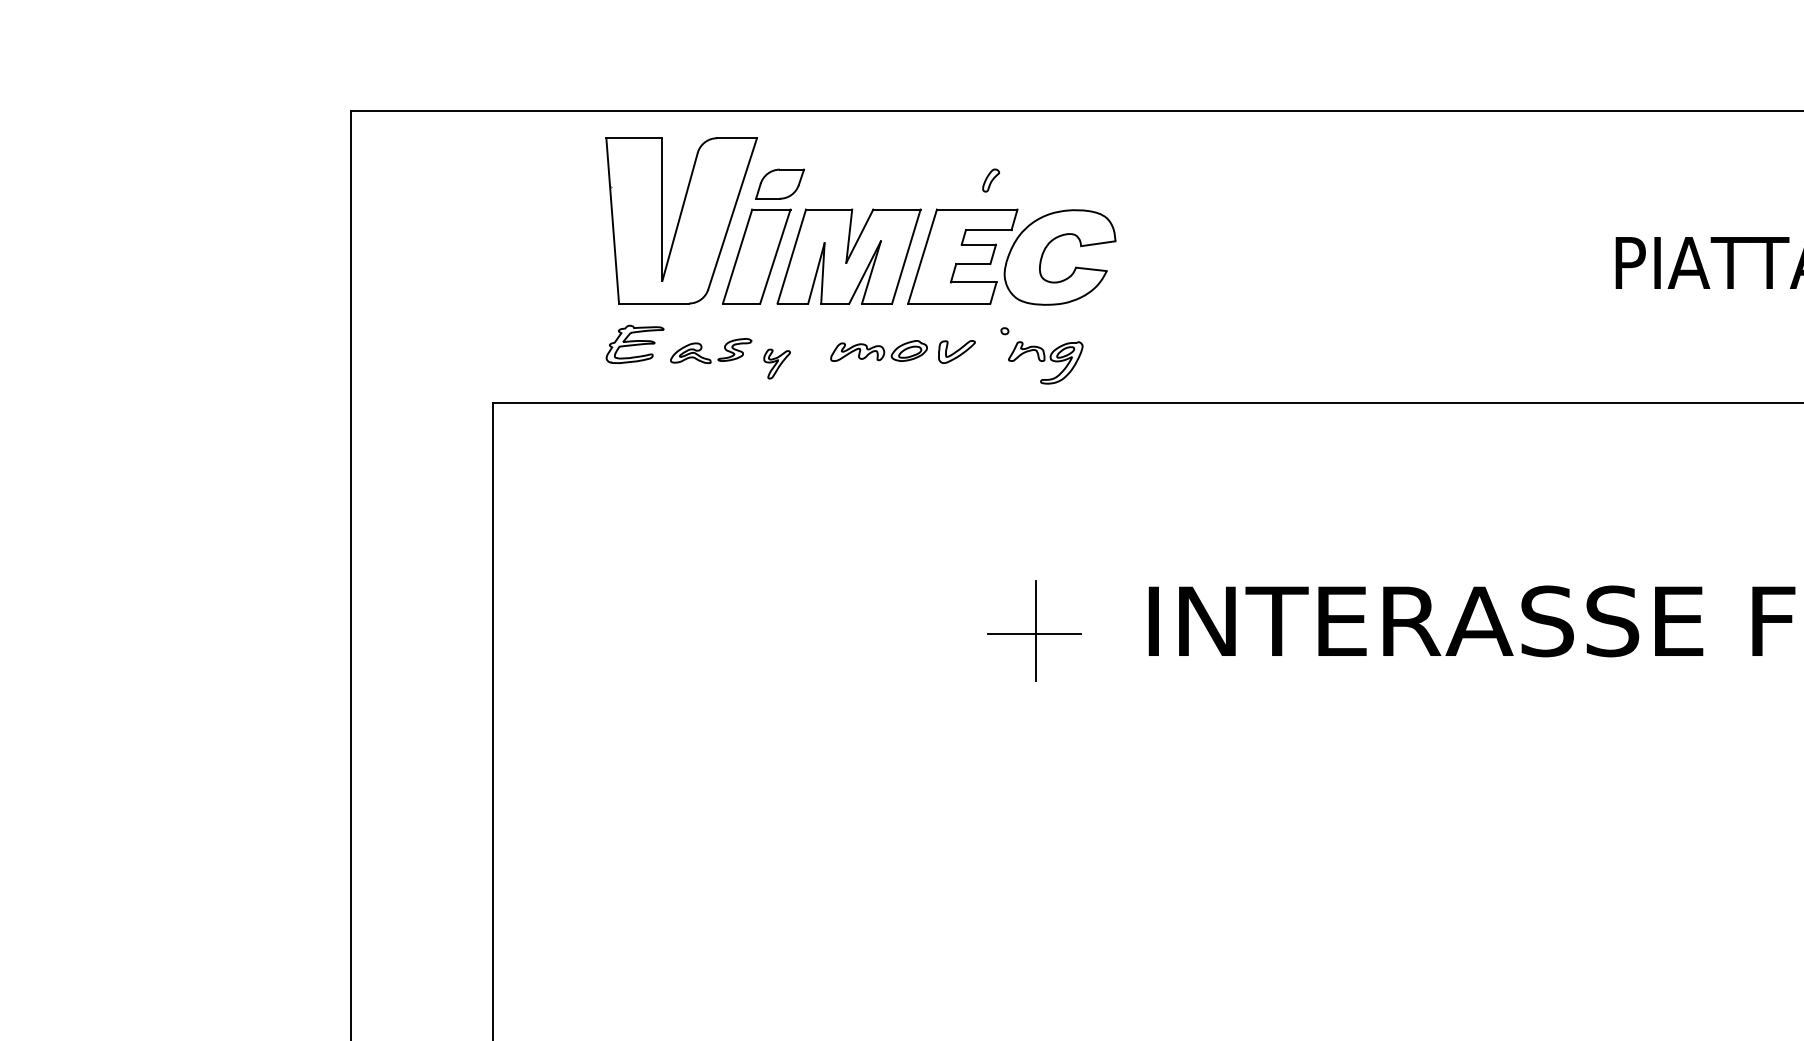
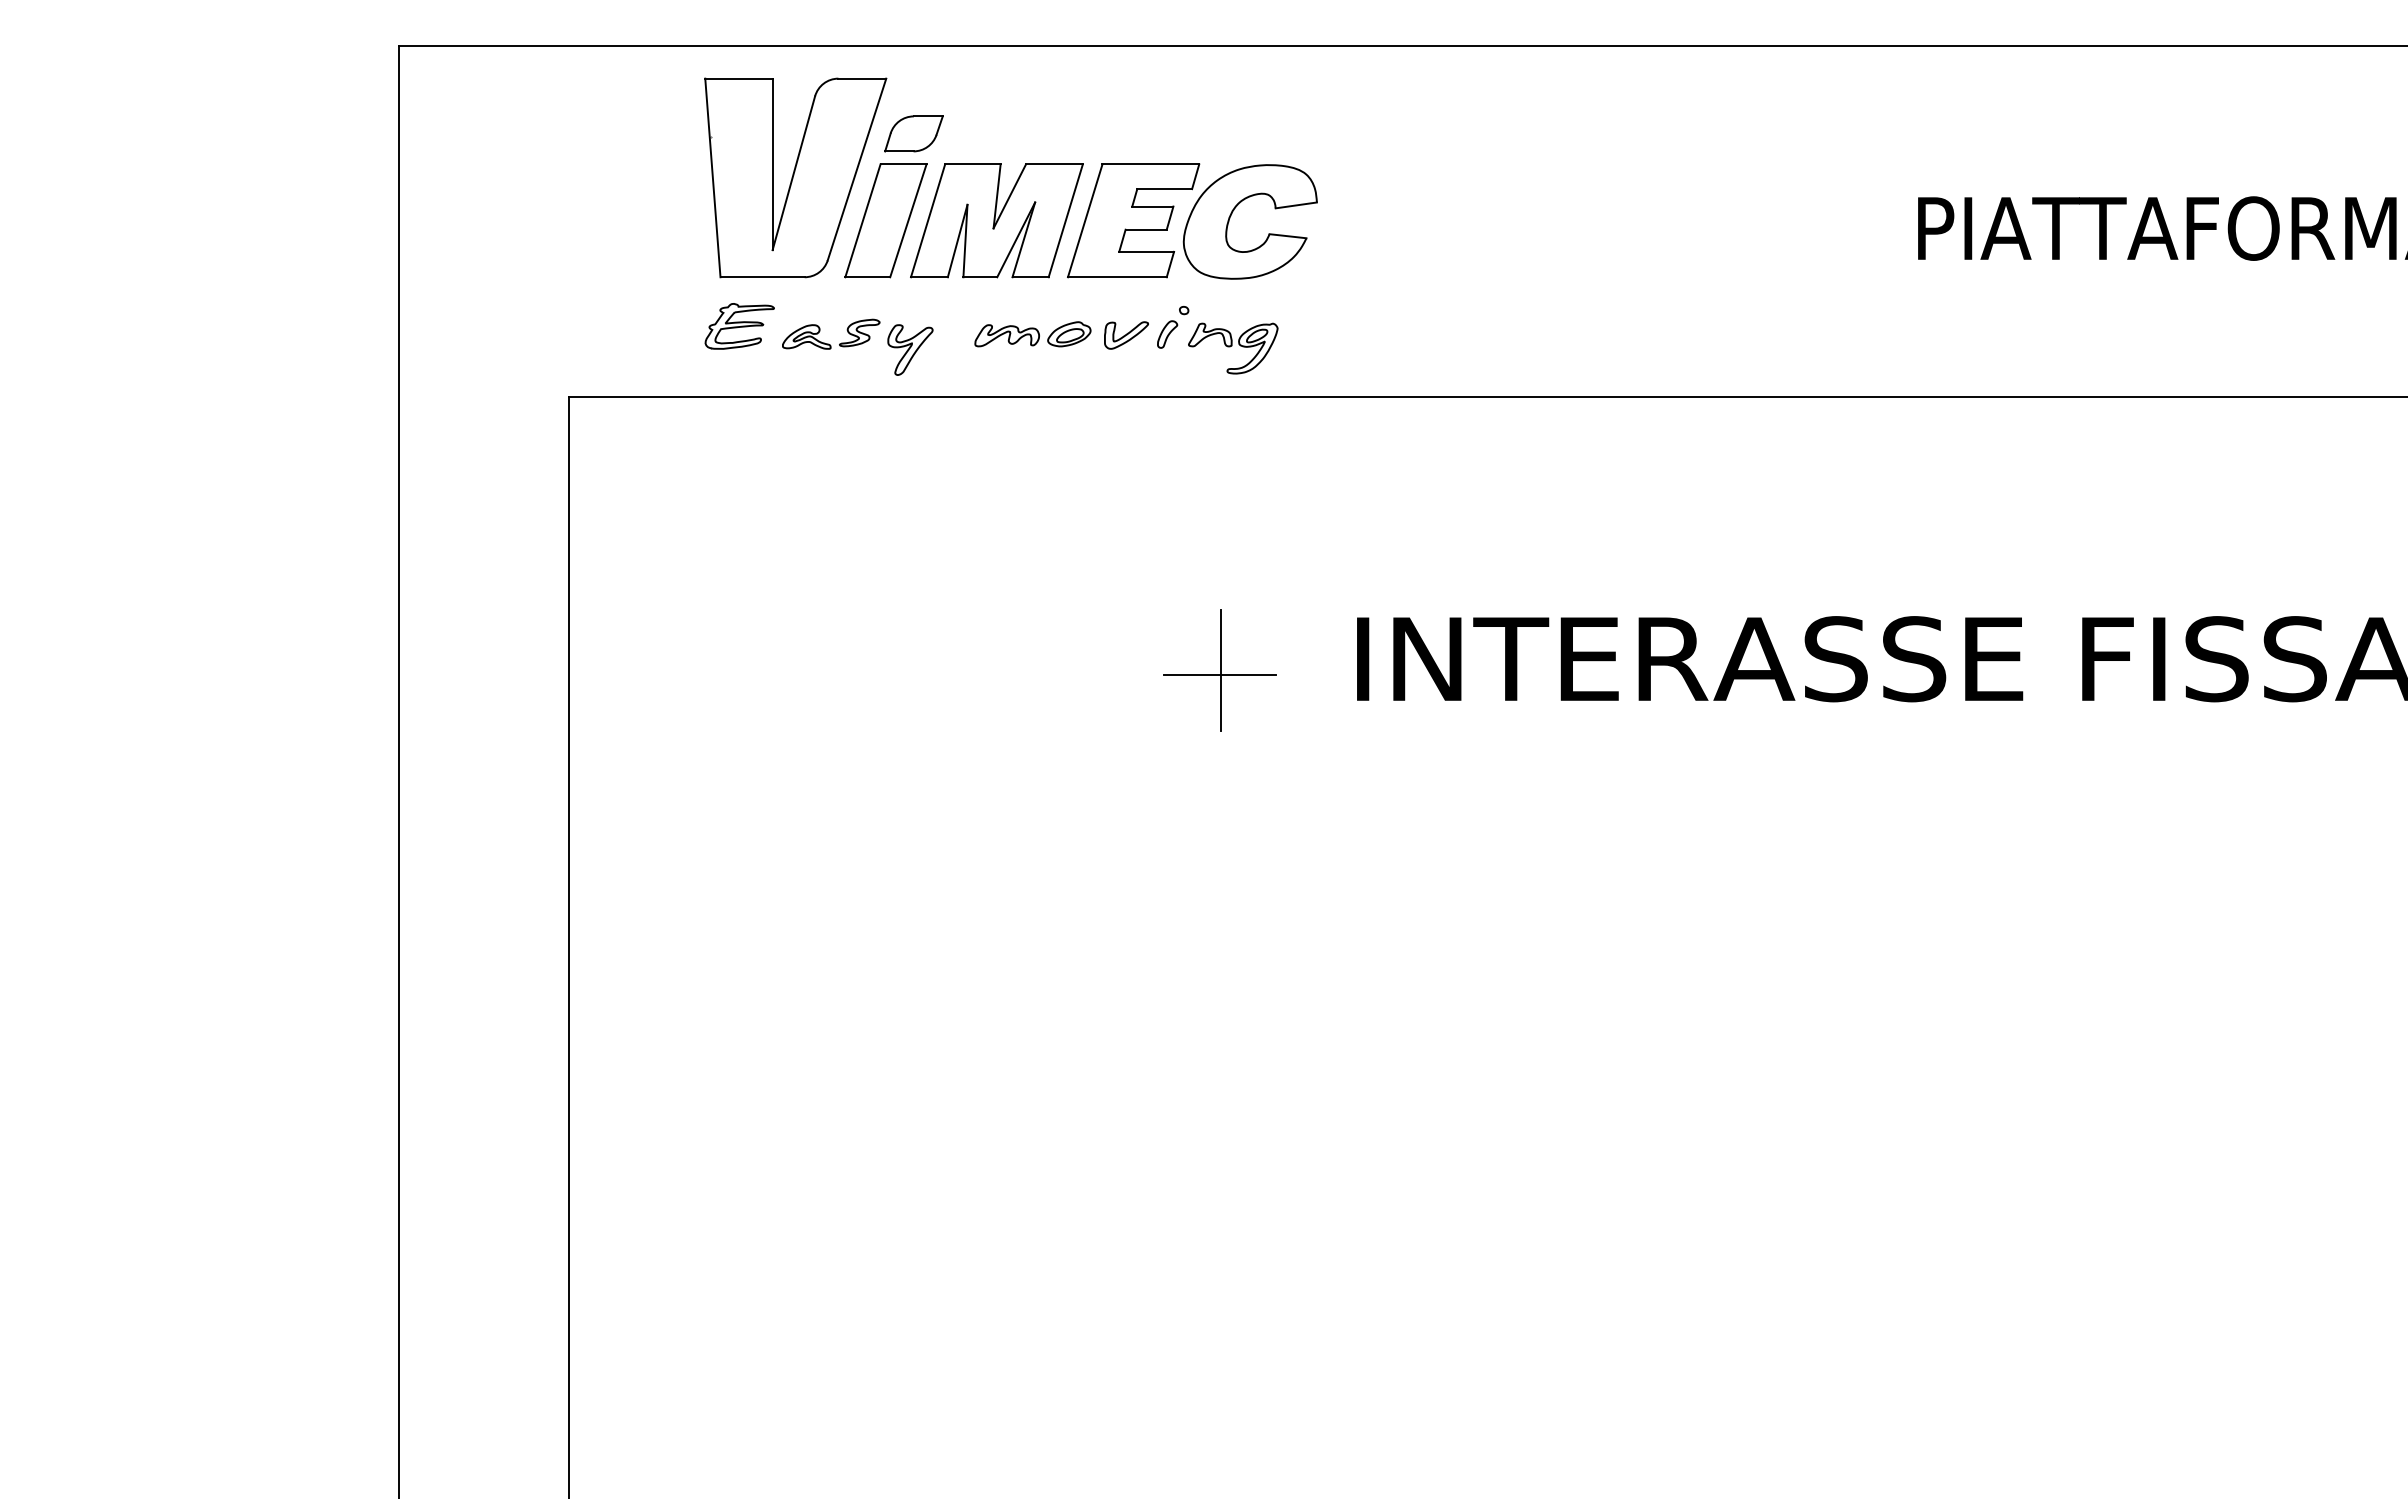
part: (991, 180) -> (1167, 334), moved
part: (777, 363) -> (910, 349), size x1.43

